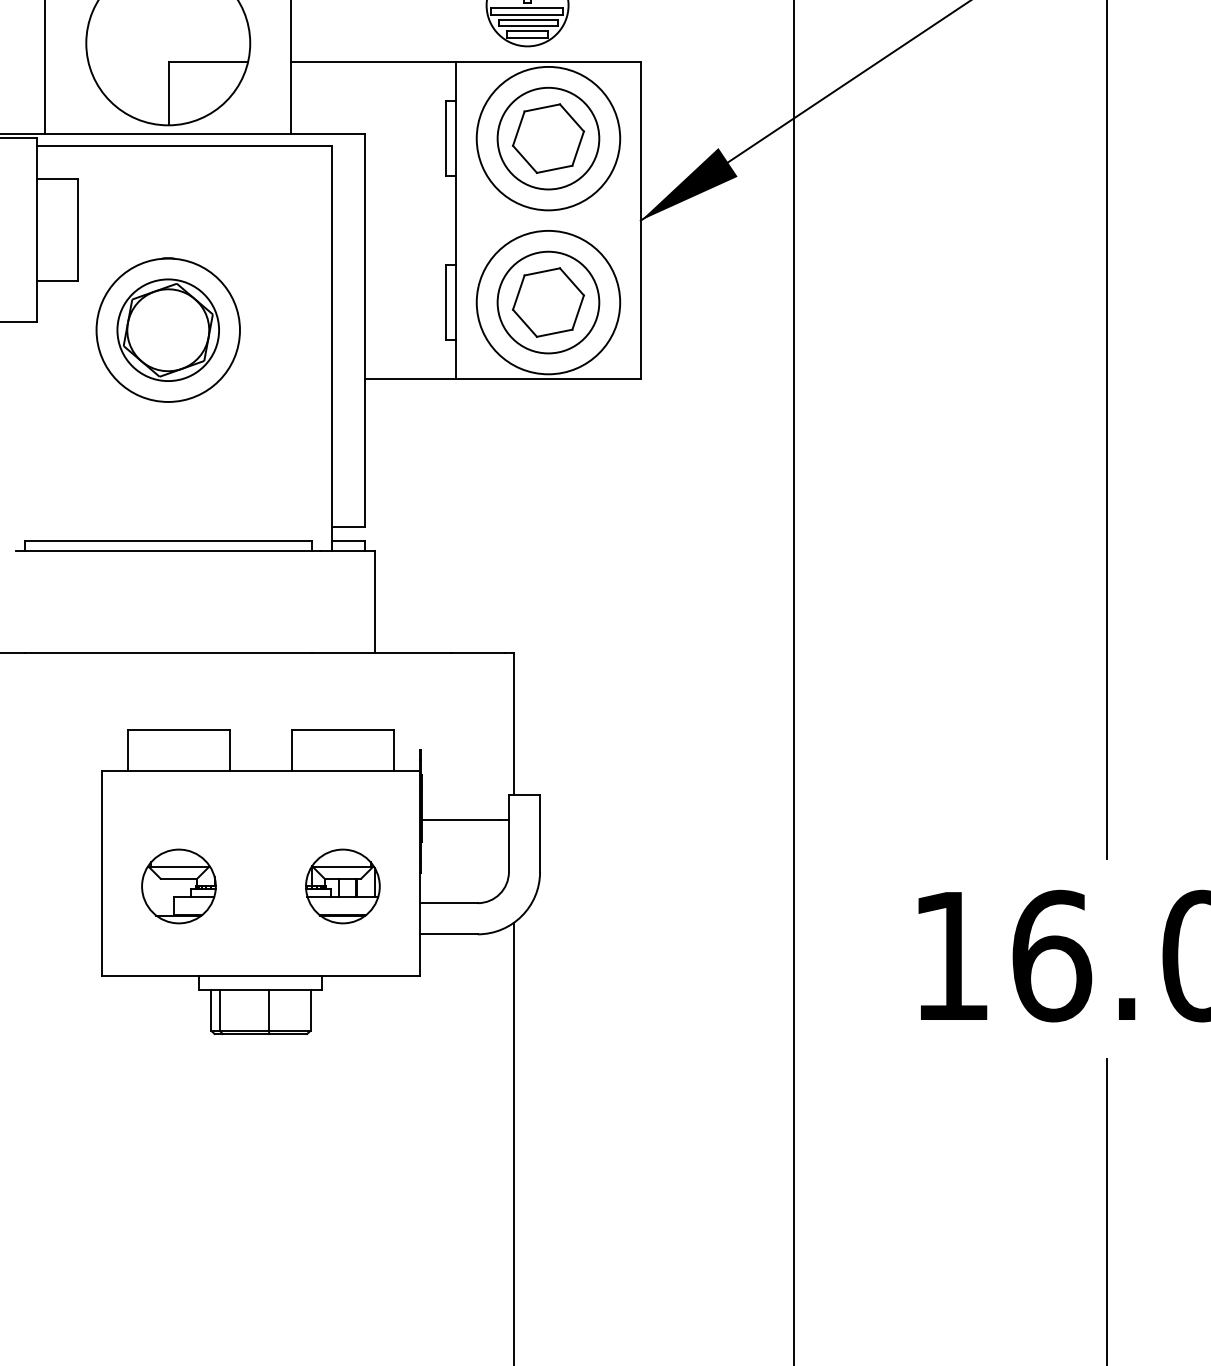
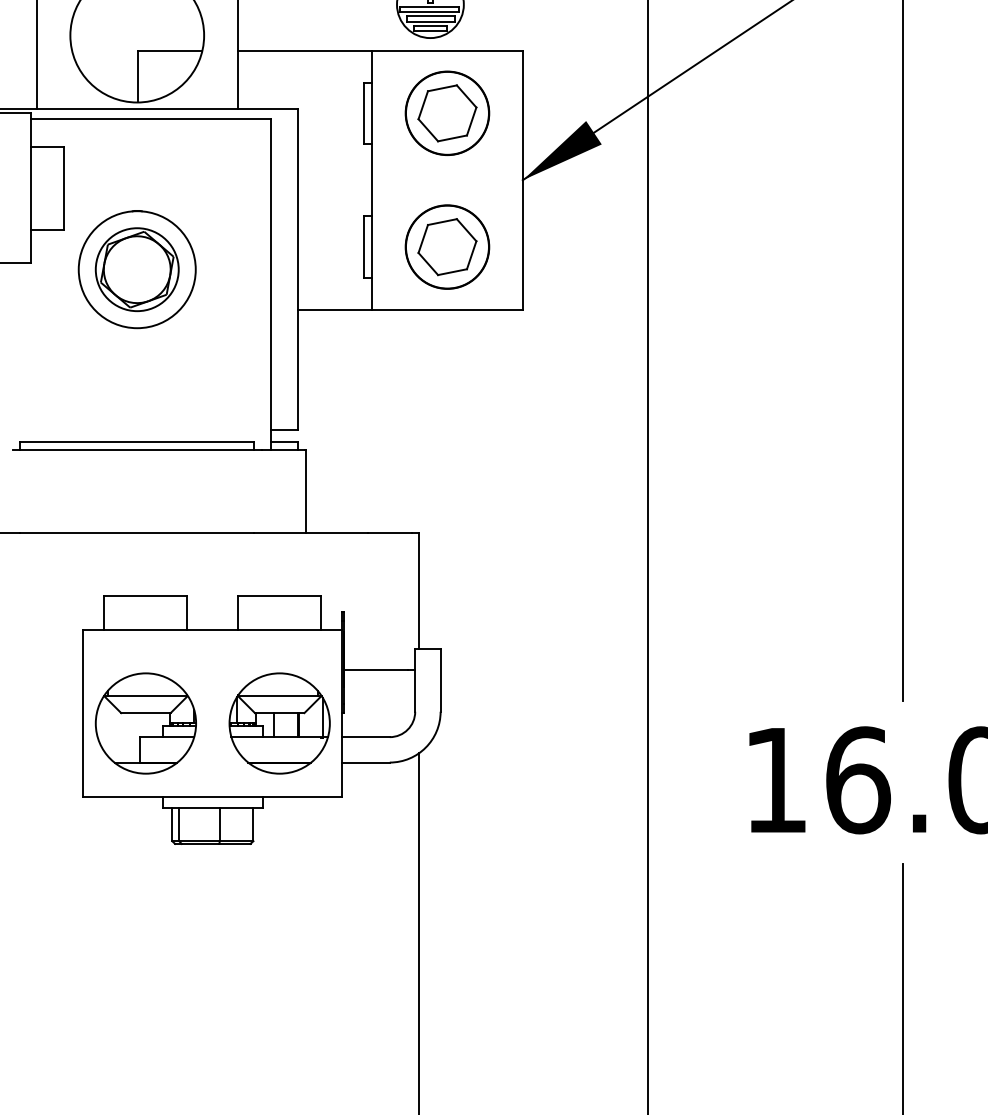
circle: (548, 138) -> (447, 113), size x0.71
circle: (548, 302) -> (447, 247), size x0.71
part: (178, 886) -> (145, 723), size x1.67
part: (342, 886) -> (279, 723), size x1.67

